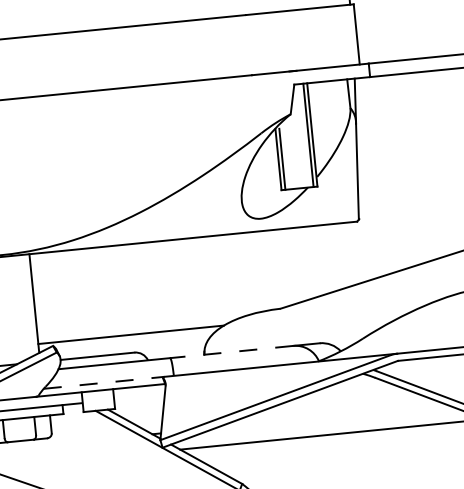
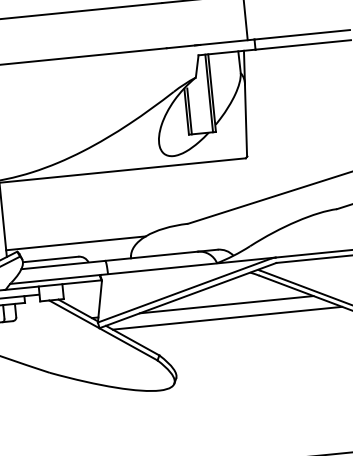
line: (231, 352) -> (151, 256), dashed -> solid
line: (103, 382) -> (55, 279), dashed -> solid
line: (331, 416) -> (226, 304), added

